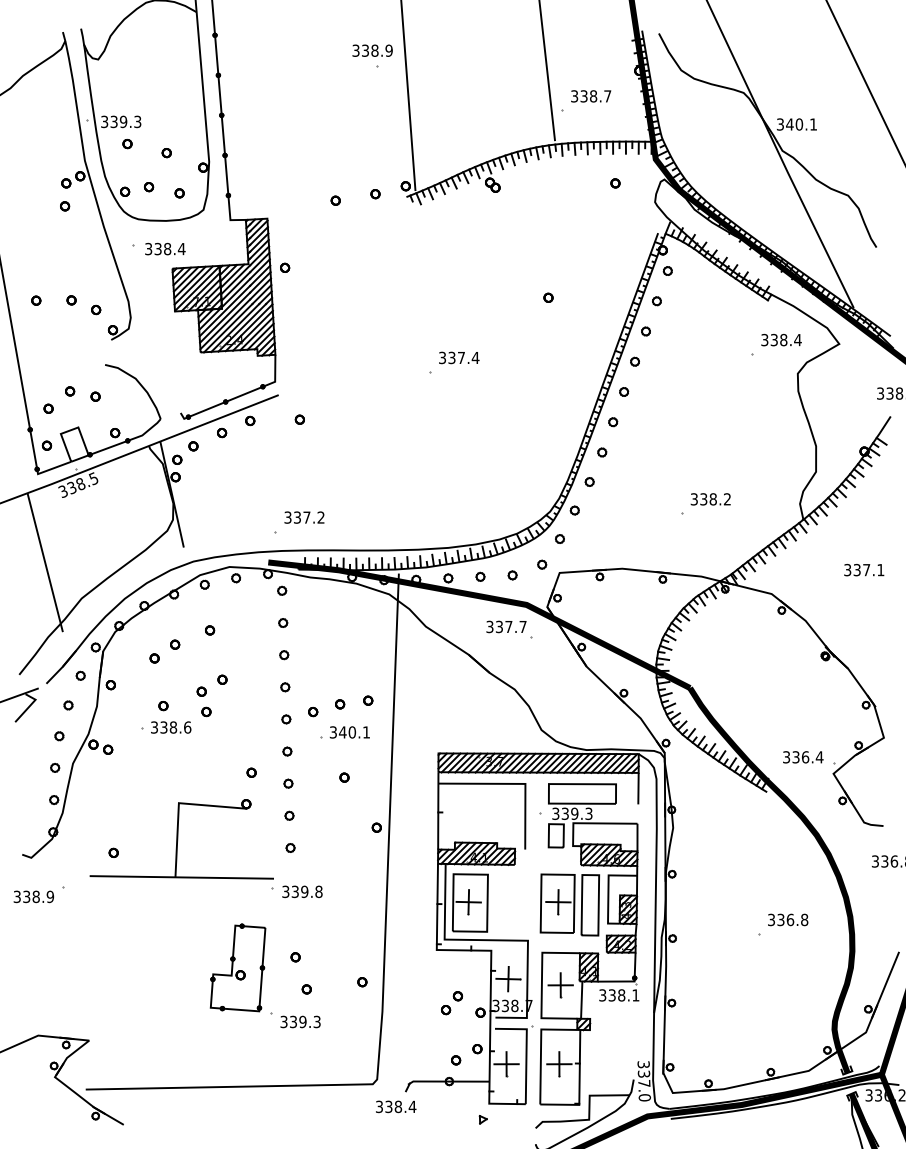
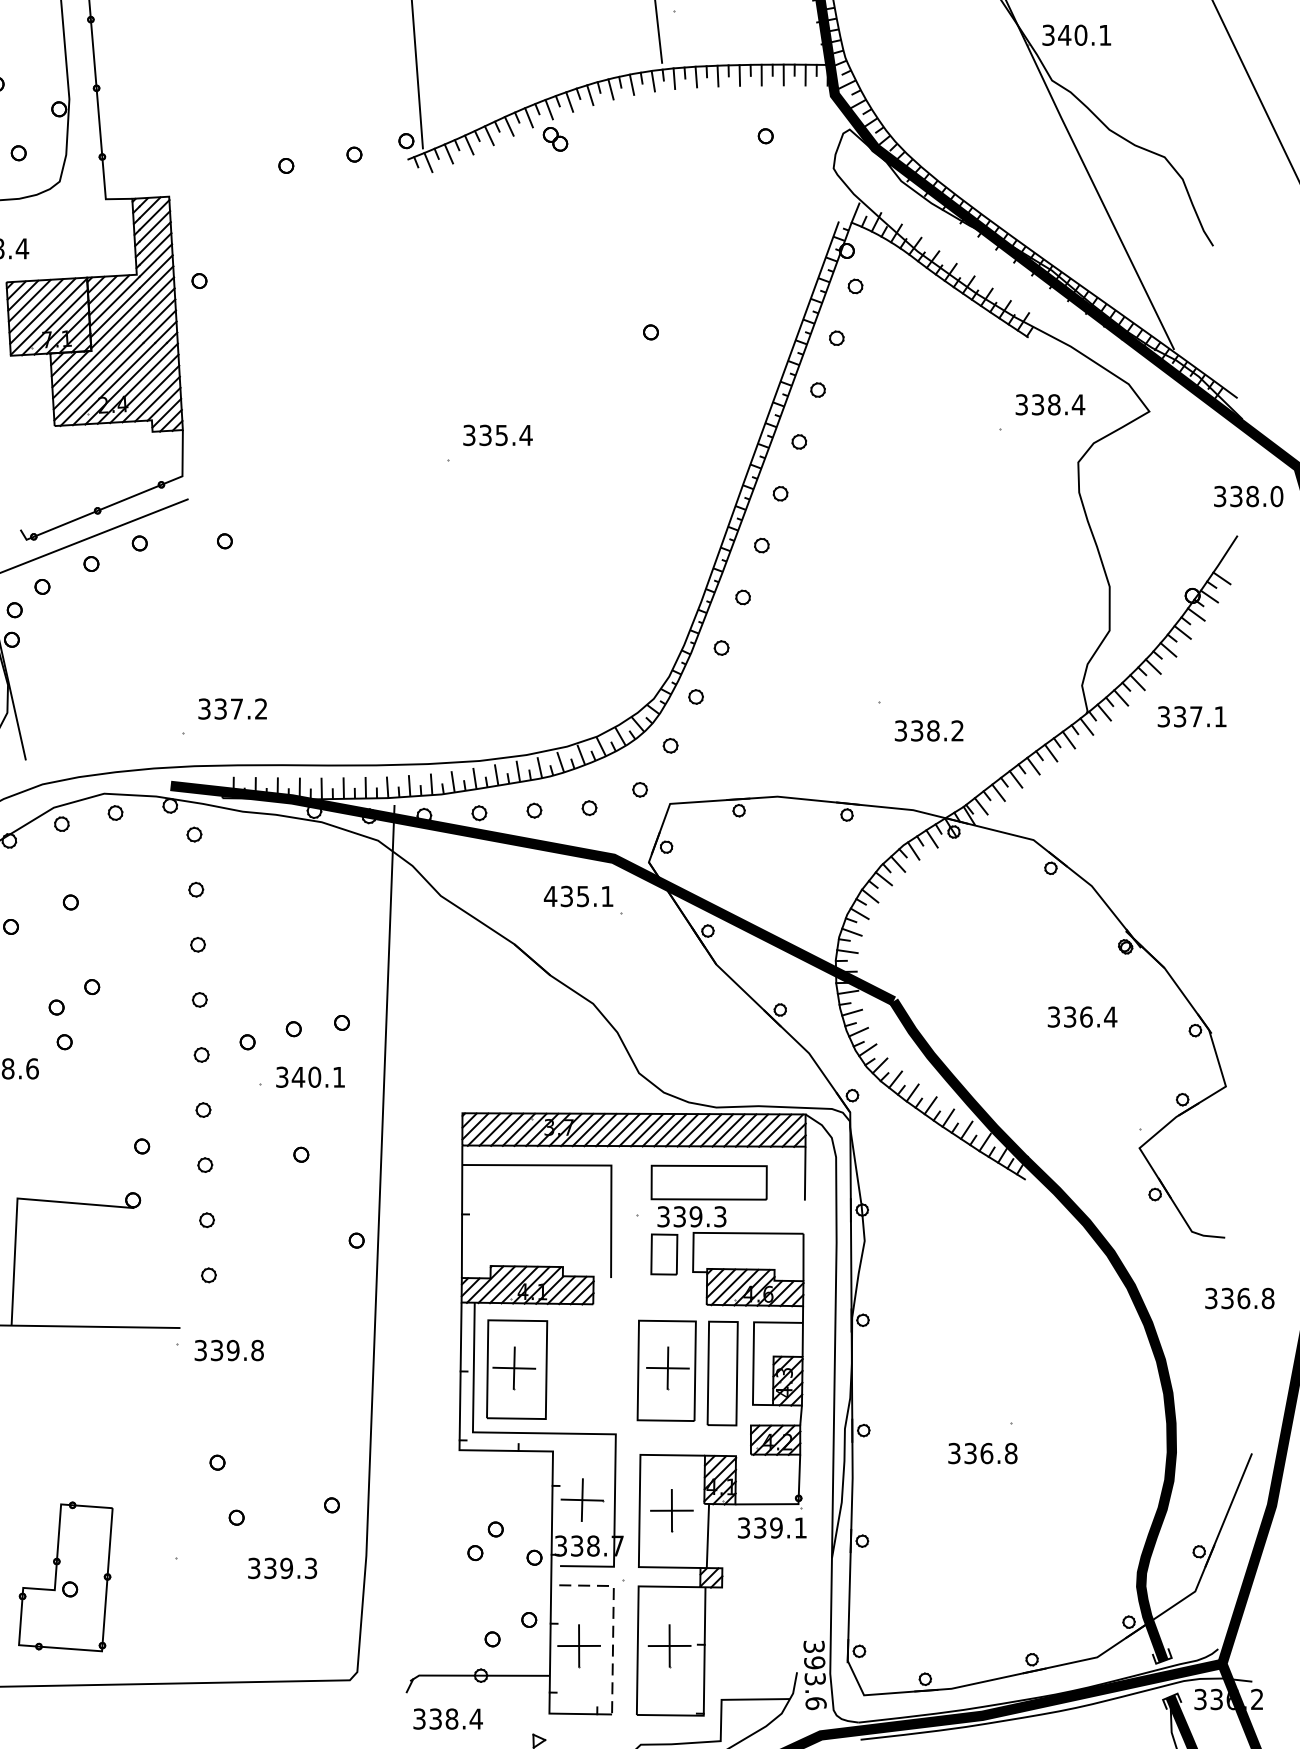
text: (461, 358) -> (501, 436), 337.4 -> 335.4
text: (710, 499) -> (928, 731), moved
text: (864, 570) -> (1192, 717), moved
text: (506, 626) -> (578, 895), 337.7 -> 435.1
text: (803, 757) -> (1082, 1017), moved
text: (788, 919) -> (983, 1452), moved
part: (237, 967) -> (64, 1576), moved
text: (621, 995) -> (776, 1528), 338.1 -> 339.1
text: (300, 1021) -> (282, 1567), moved
line: (526, 1050) -> (613, 1622), solid -> dashed
text: (644, 1085) -> (815, 1682), 337.0 -> 393.6
text: (396, 1106) -> (448, 1718), moved

